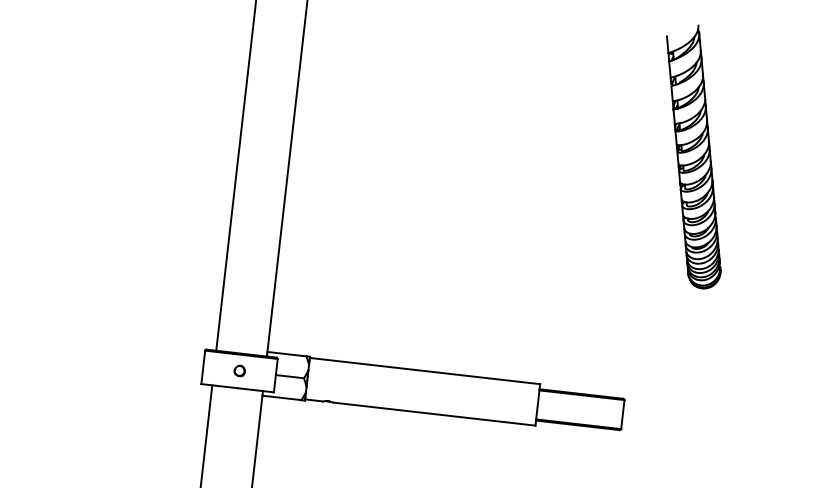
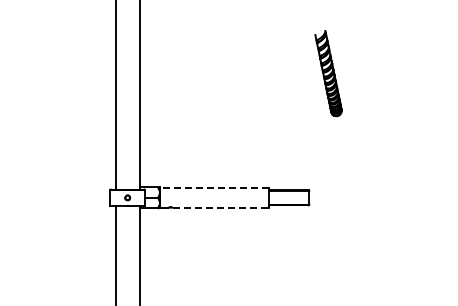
part: (693, 156) -> (328, 73), size x0.7
line: (425, 372) -> (214, 188), solid -> dashed
line: (435, 413) -> (221, 207), solid -> dashed

